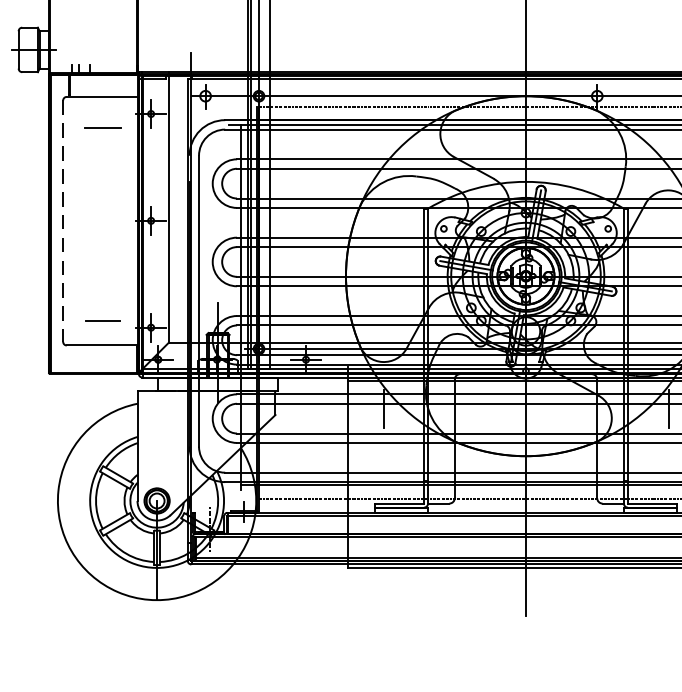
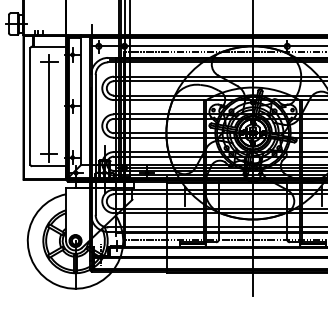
line: (63, 221) -> (30, 106), dashed -> solid
line: (103, 225) -> (49, 108), added

